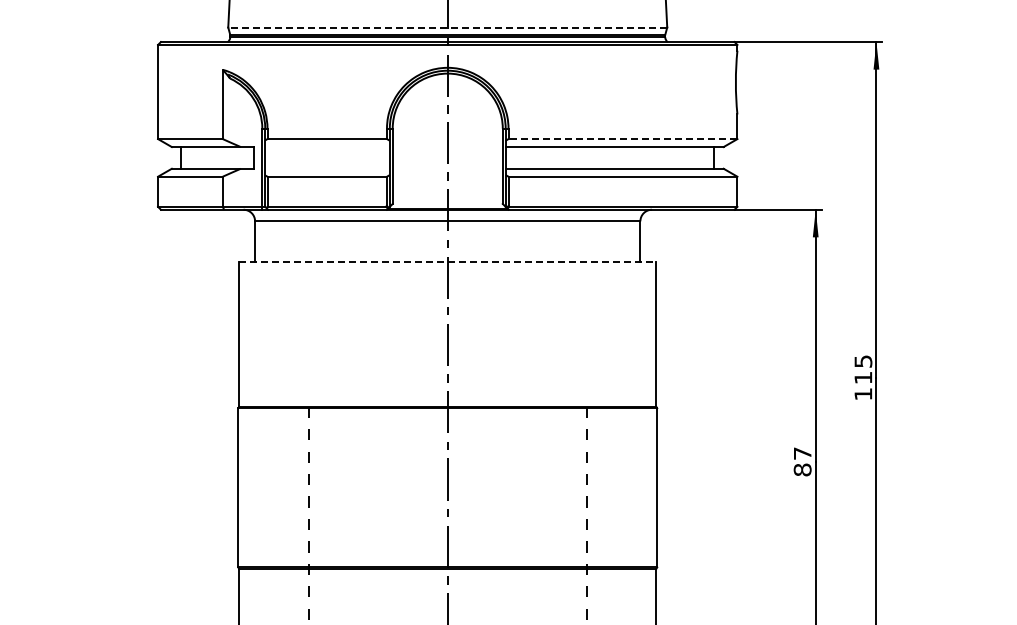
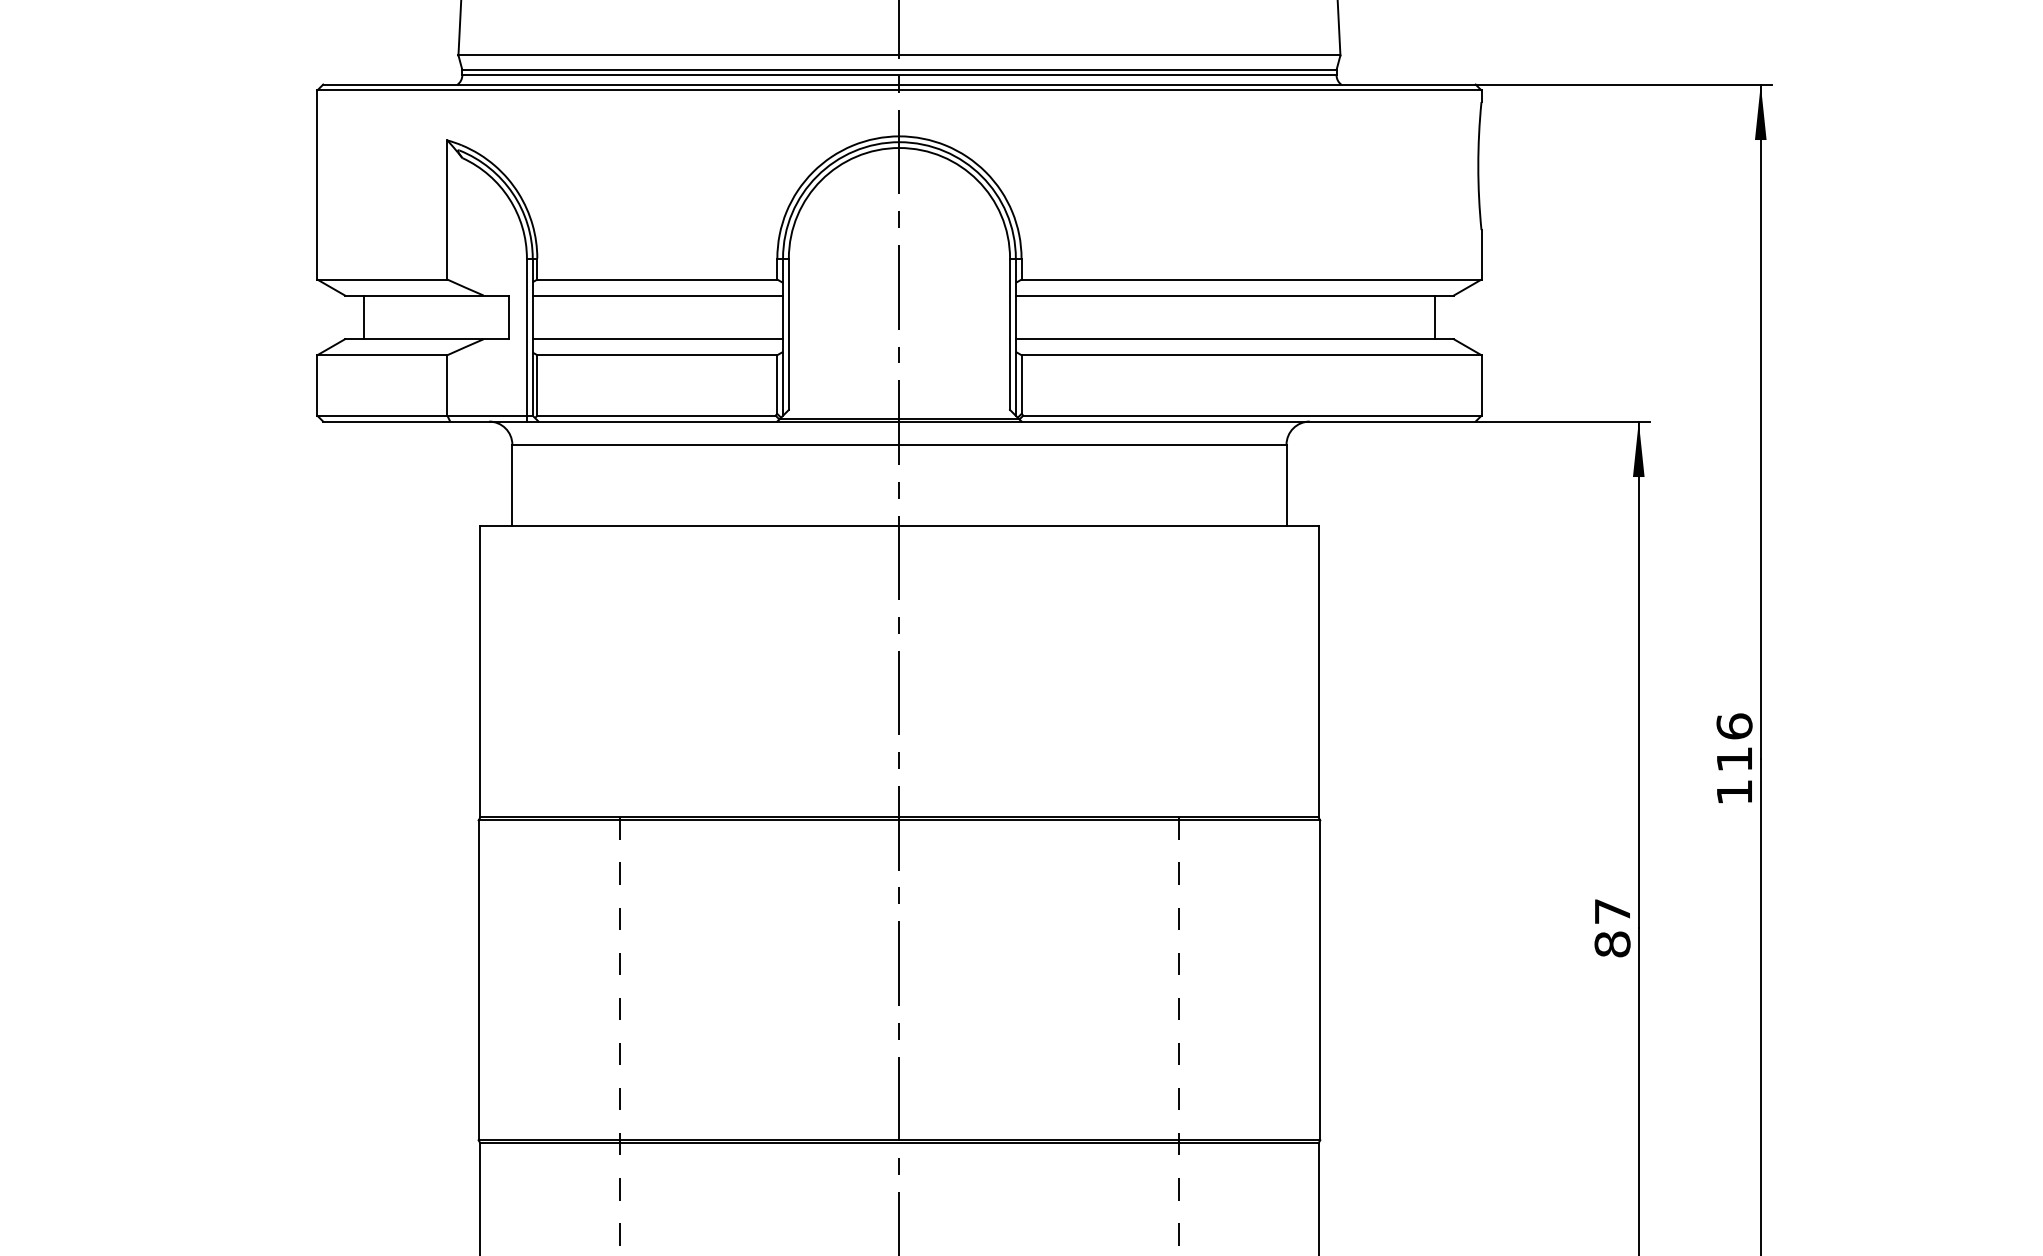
line: (447, 27) -> (898, 55), dashed -> solid
line: (622, 139) -> (1250, 280), dashed -> solid
line: (327, 147) -> (657, 296), added
line: (327, 168) -> (657, 338), added
line: (447, 261) -> (898, 525), dashed -> solid
text: (863, 361) -> (1734, 726), 115 -> 116

